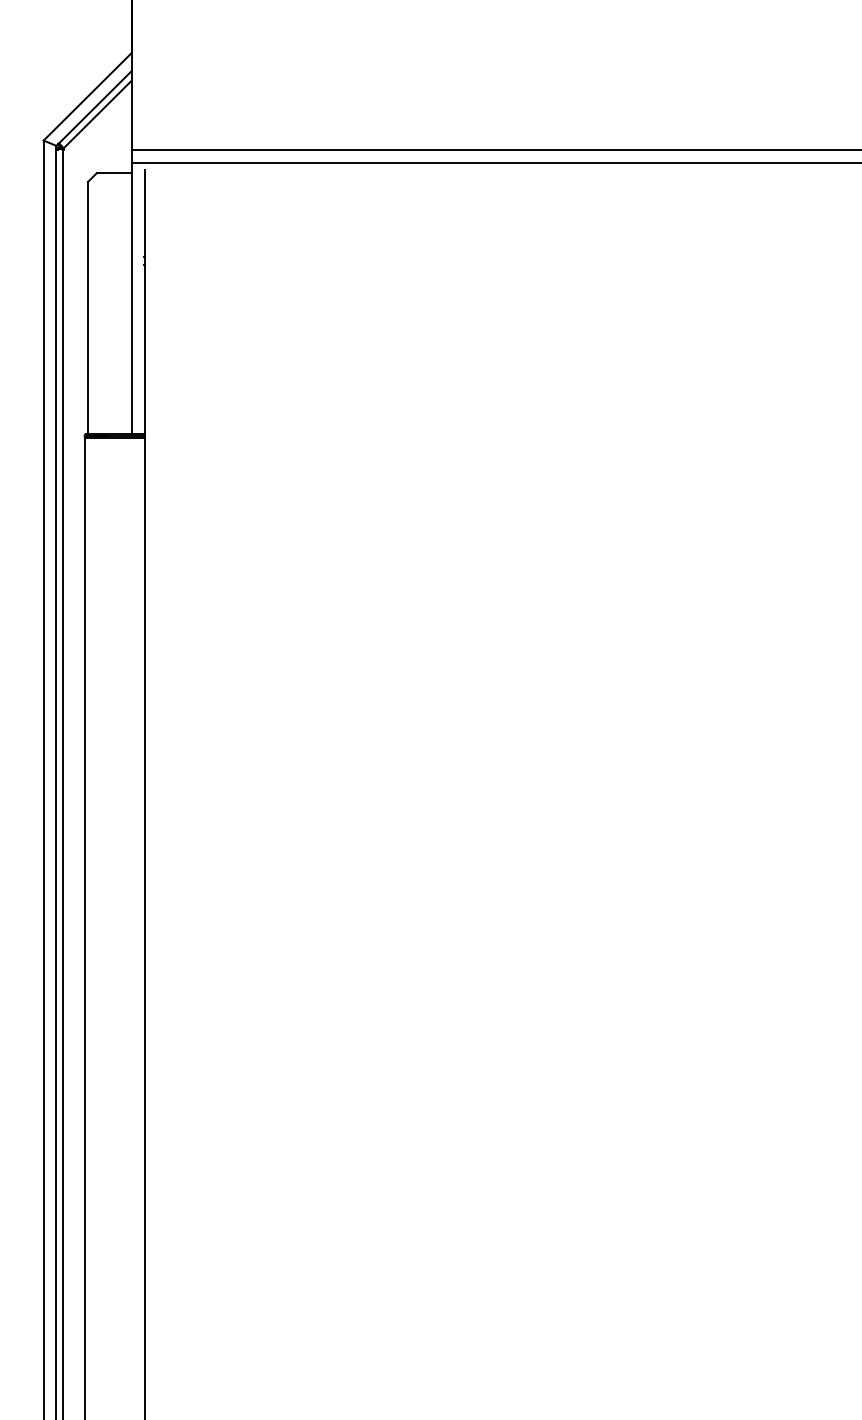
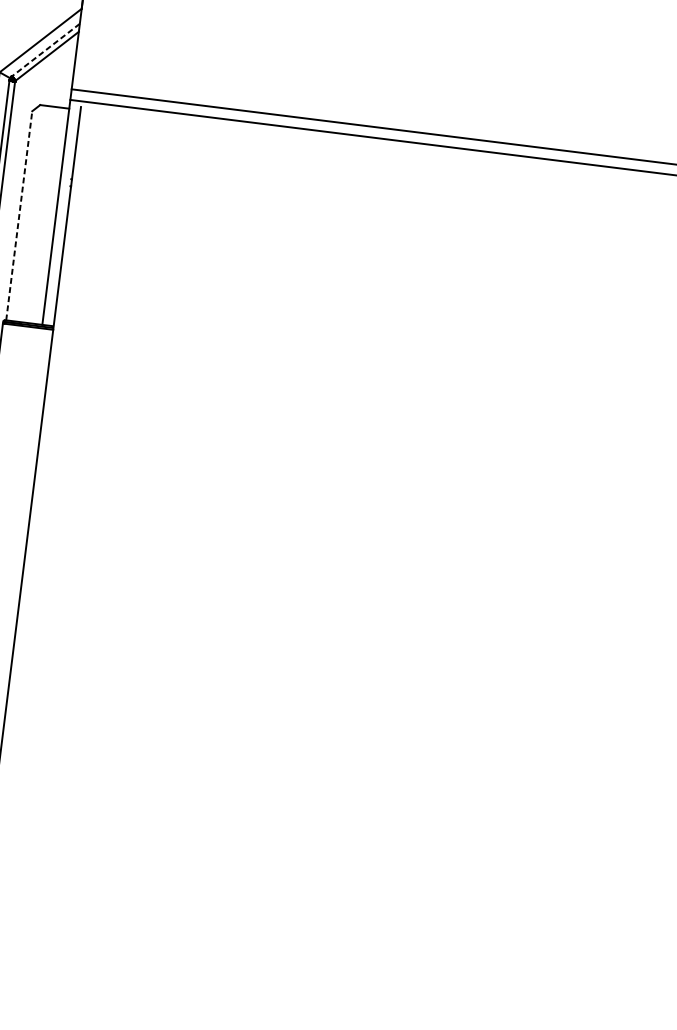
line: (94, 108) -> (45, 50), solid -> dashed
line: (88, 307) -> (19, 215), solid -> dashed

